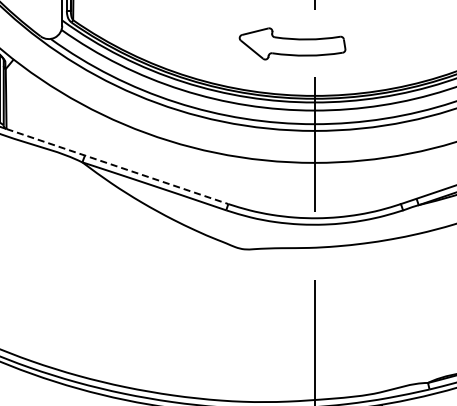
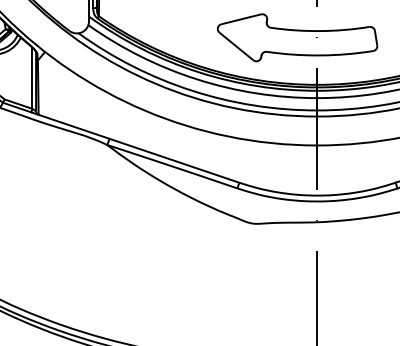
part: (292, 43) -> (297, 37), size x1.67
line: (117, 166) -> (139, 148), dashed -> solid

